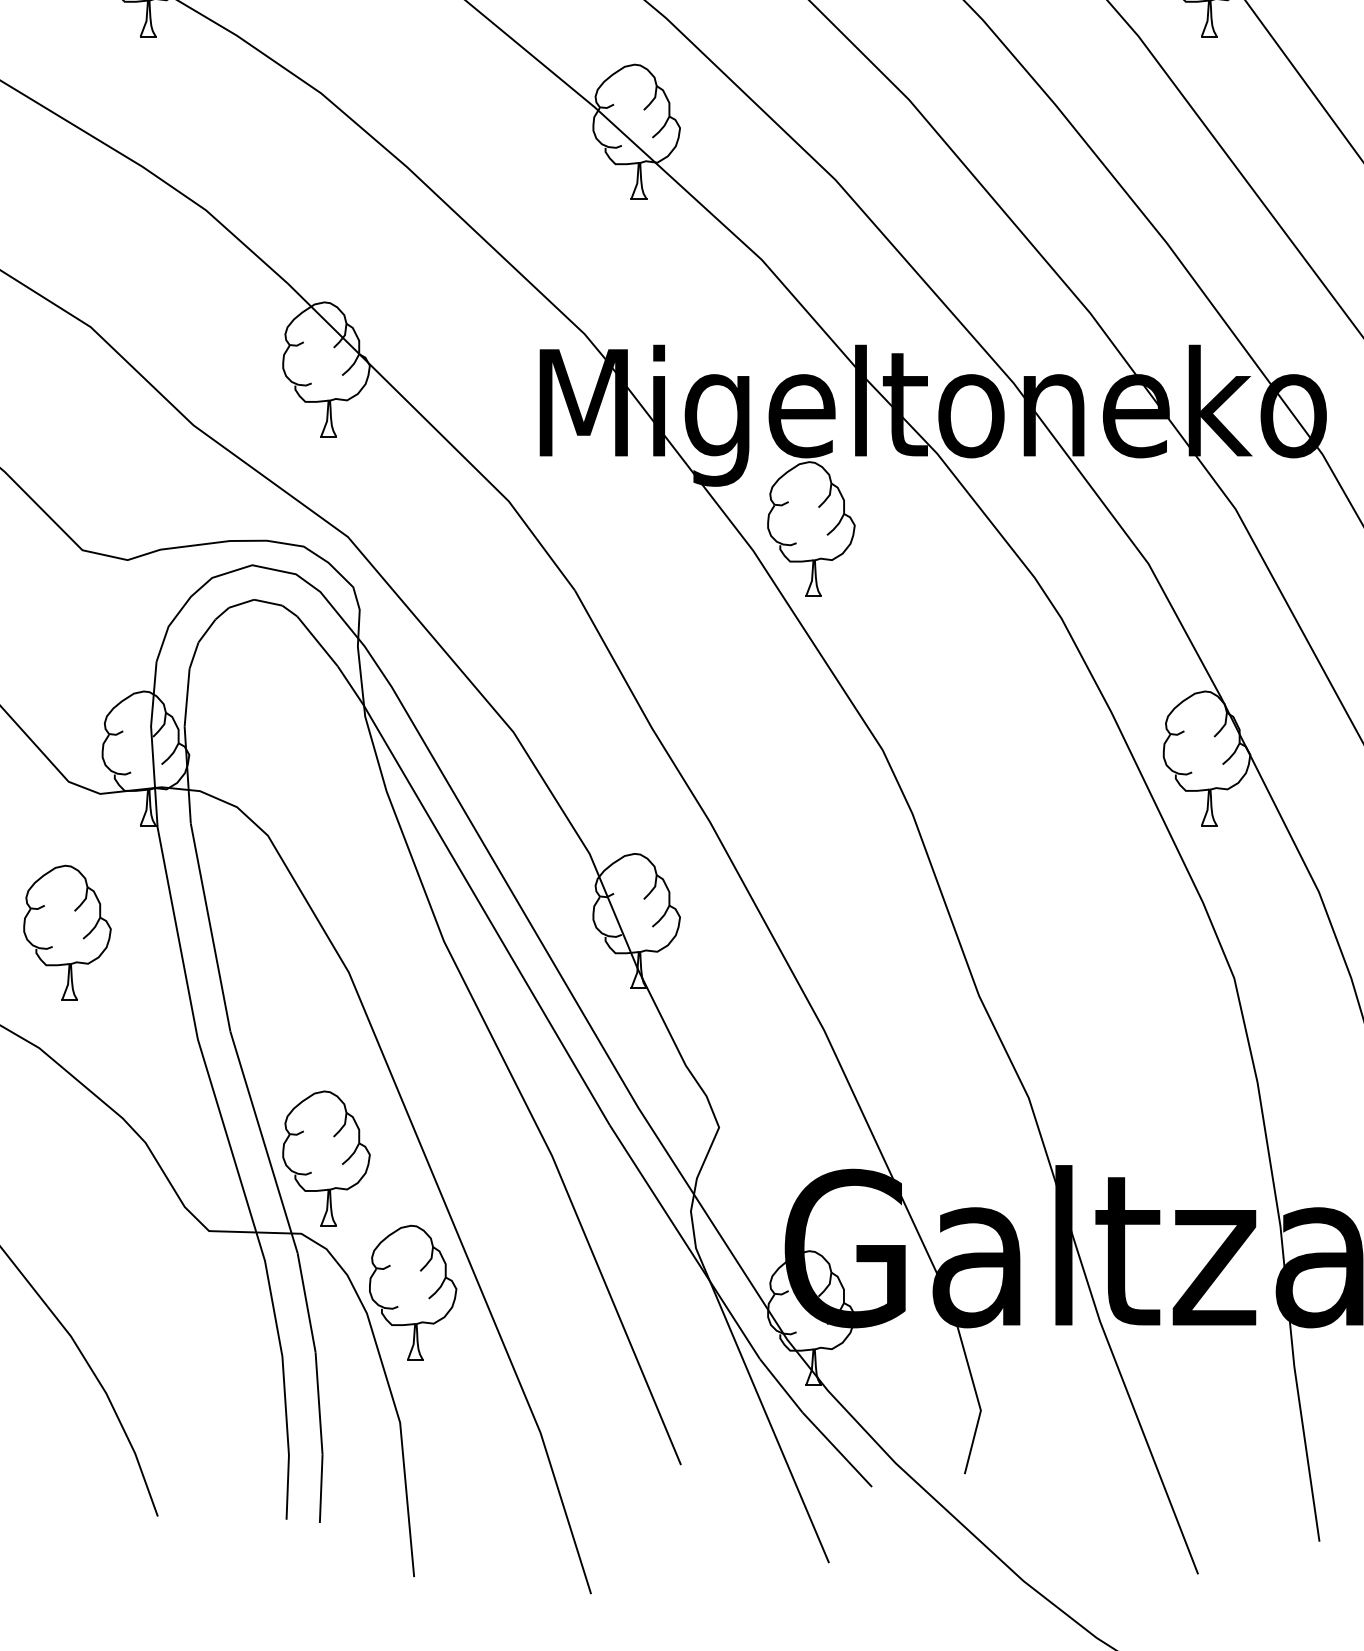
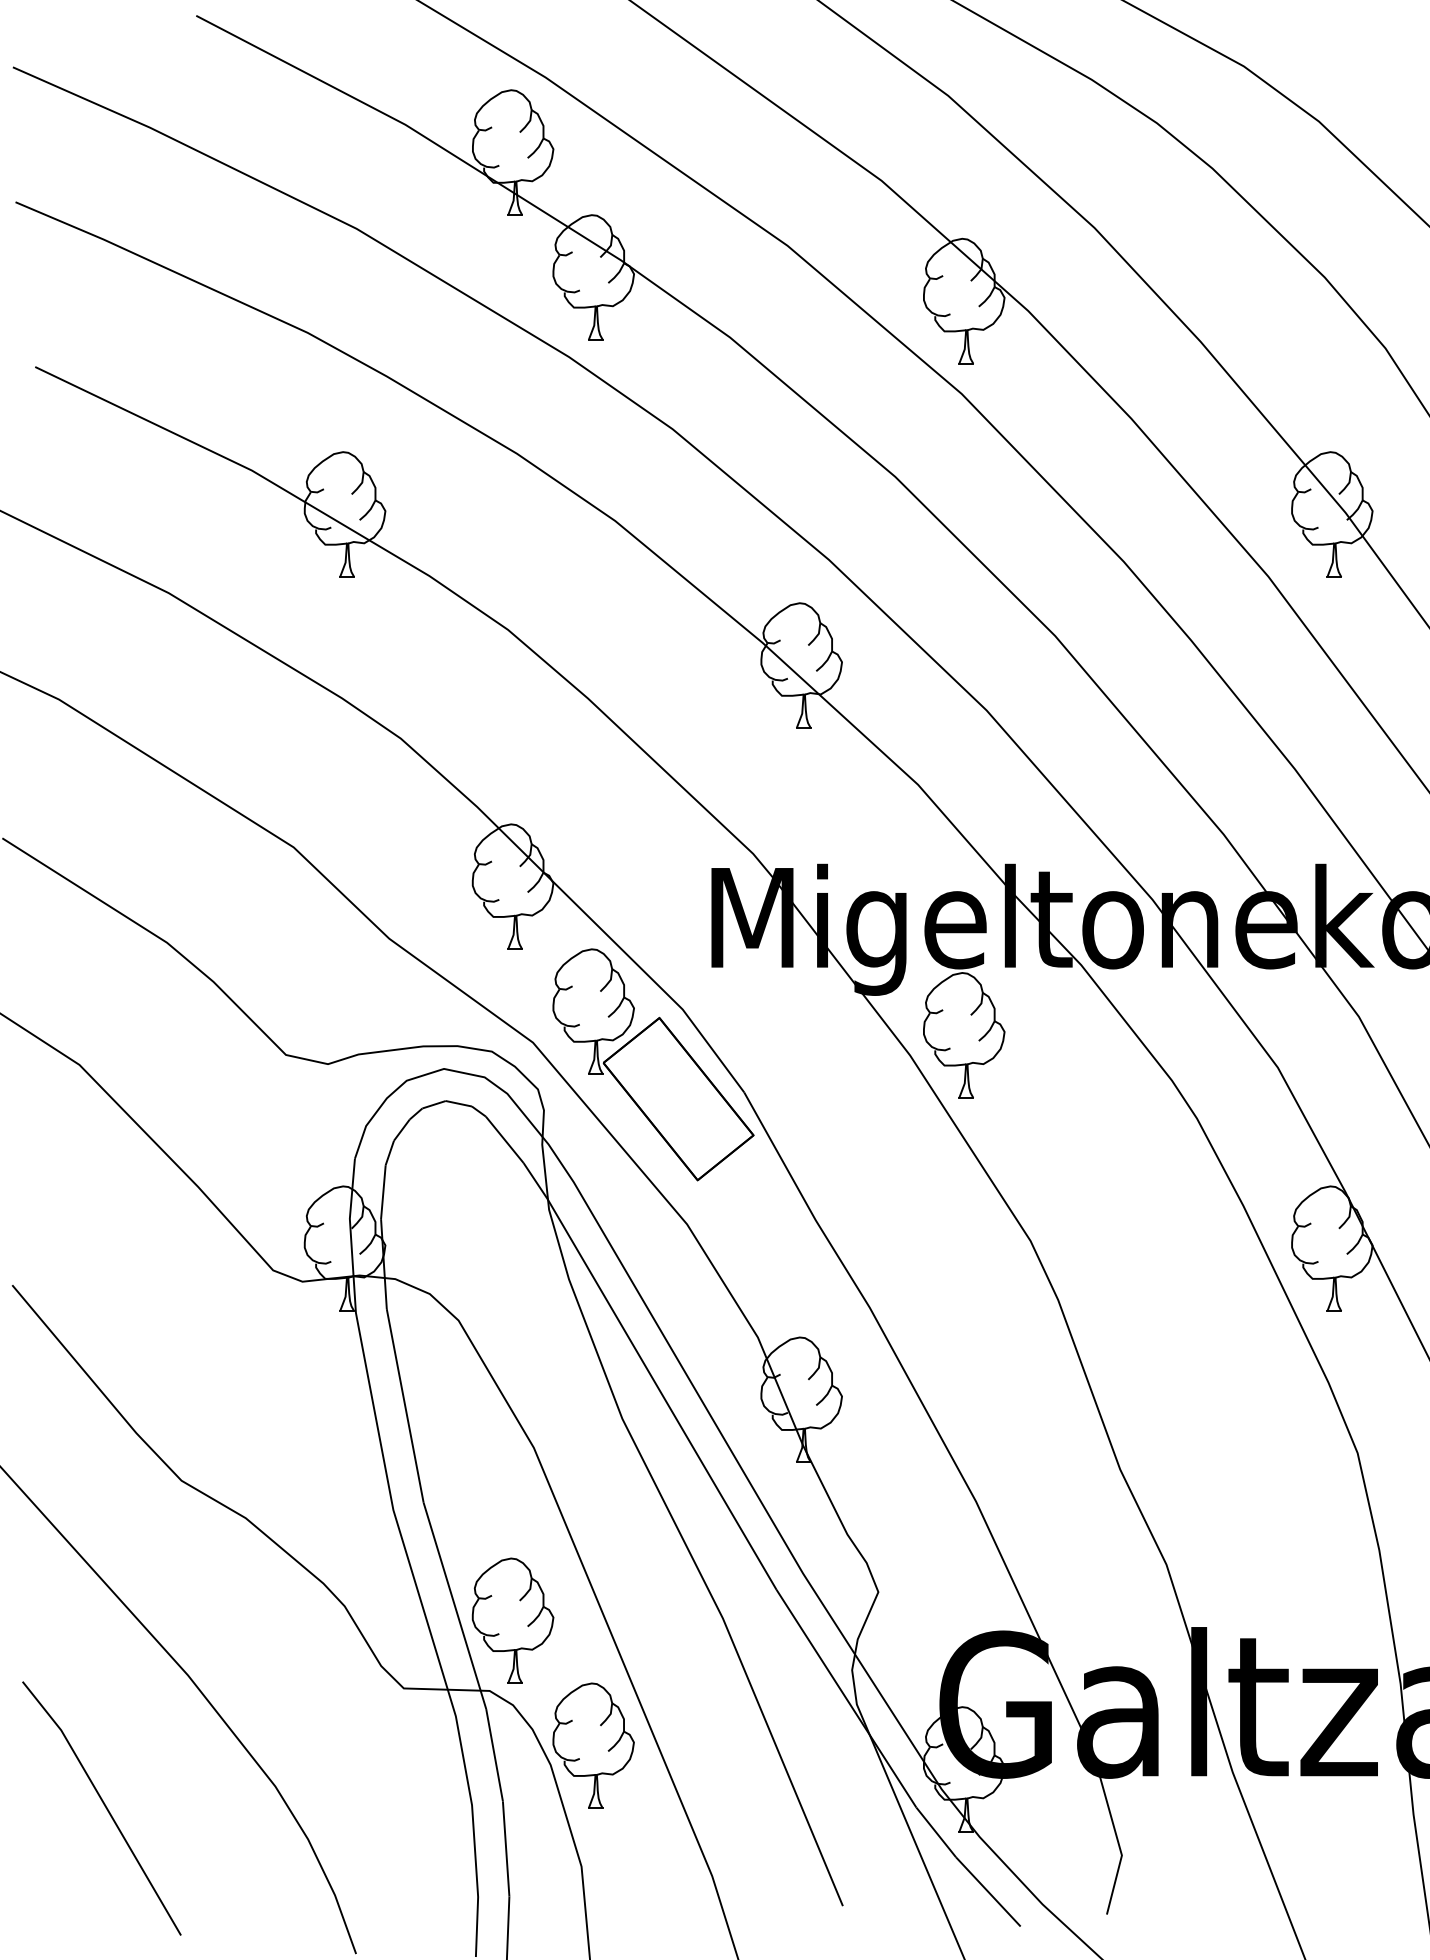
part: (477, 560) -> (653, 1064), added
part: (66, 932) -> (271, 1410), removed

